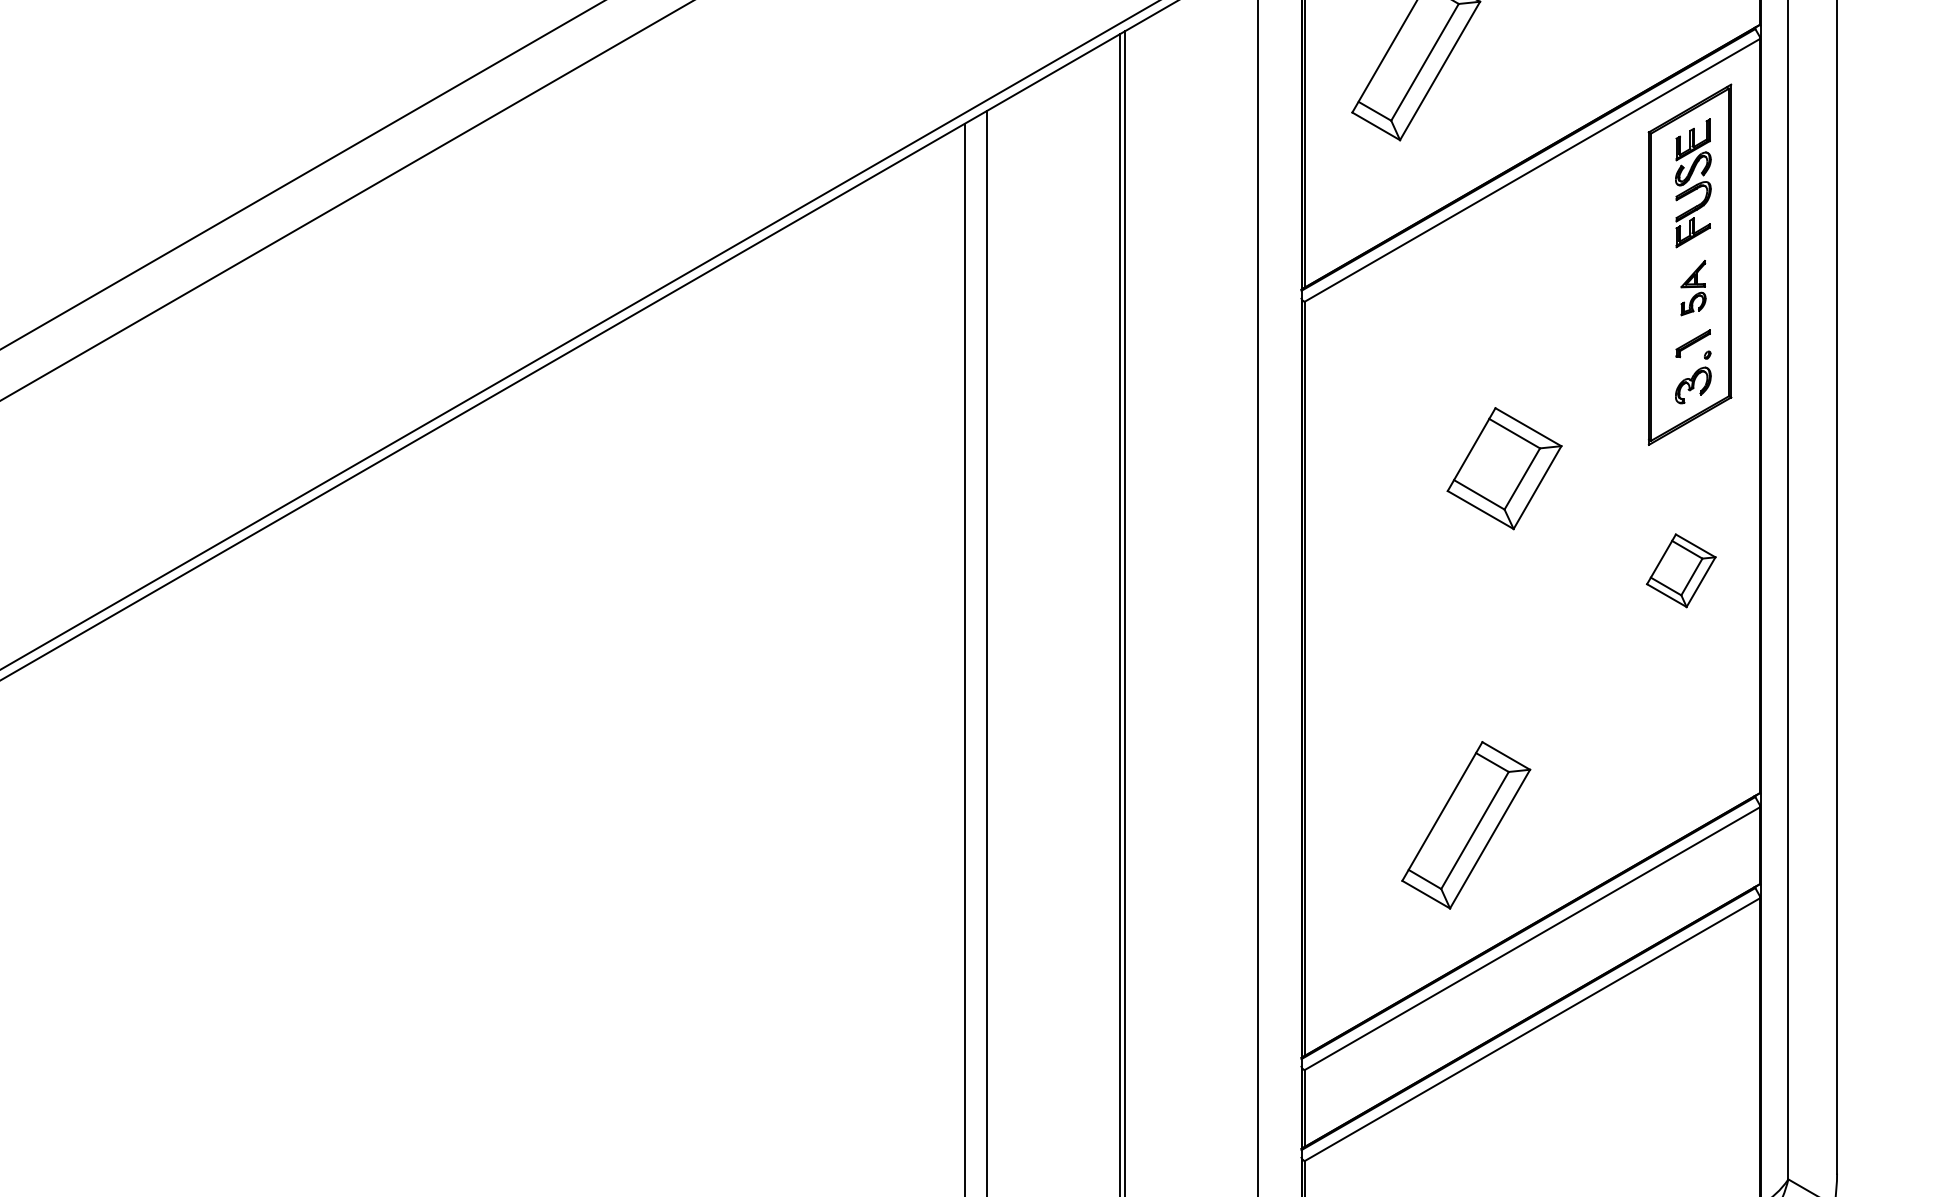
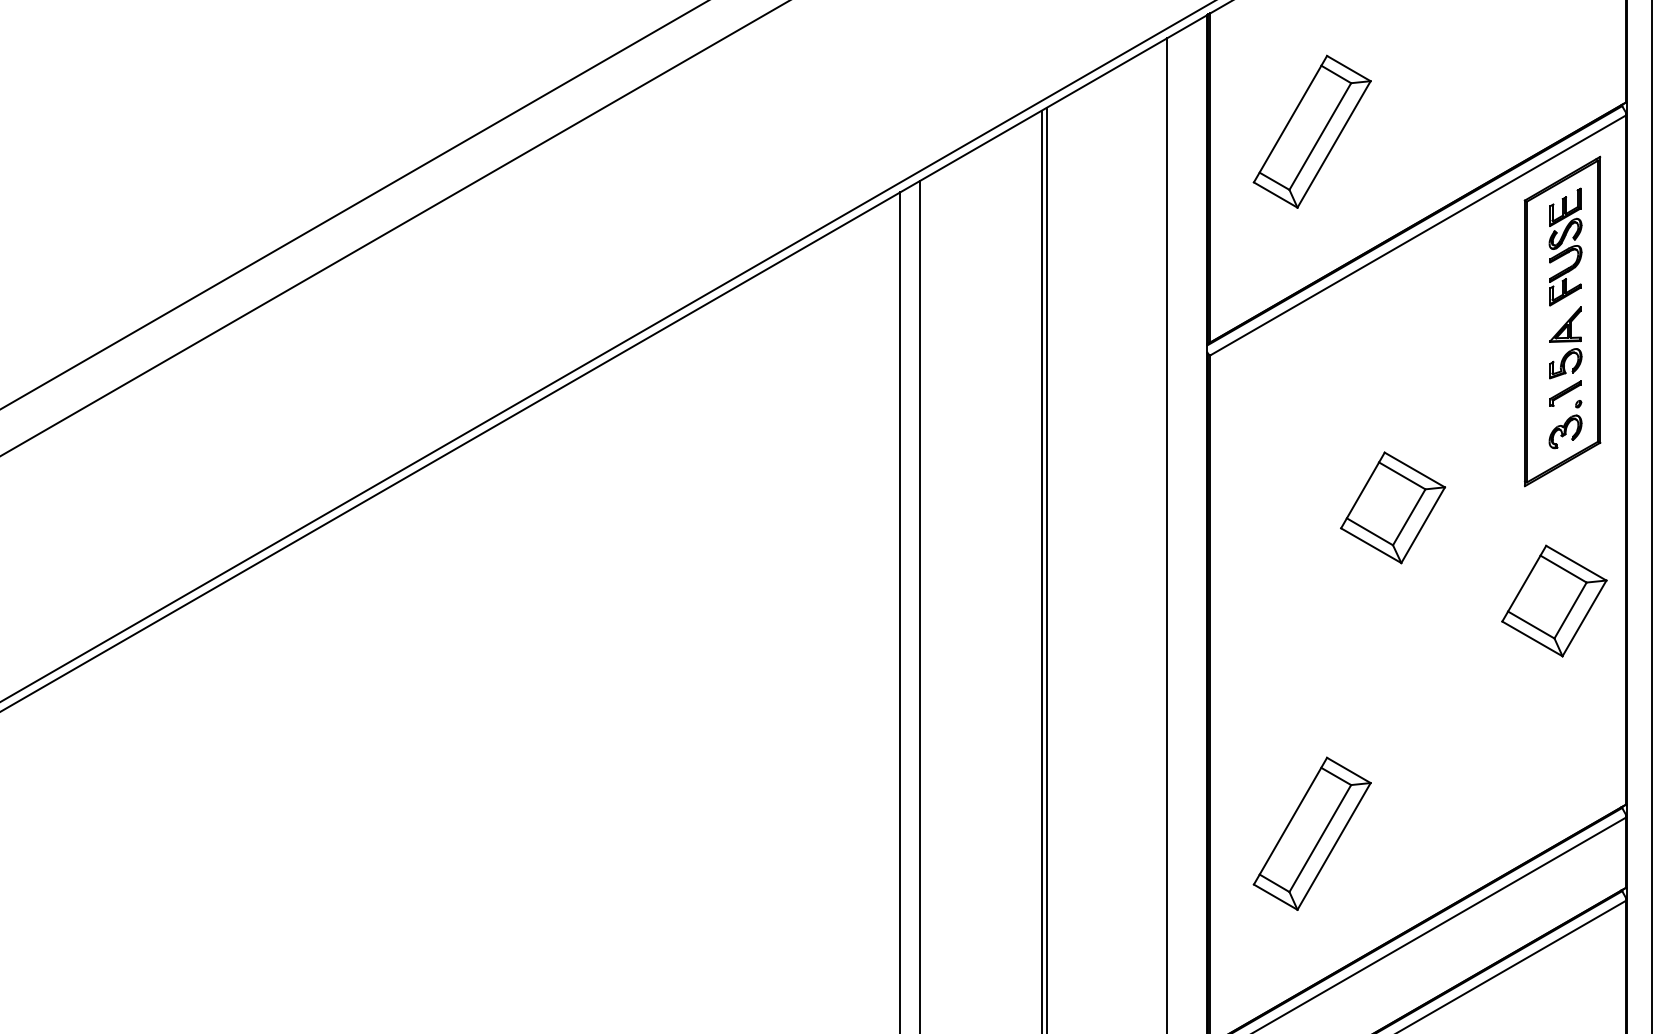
part: (1693, 287) -> (1565, 342), size x1.43
part: (1681, 570) -> (1554, 600), size x1.67
part: (1466, 825) -> (1312, 833), moved

